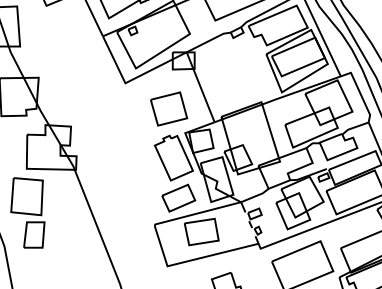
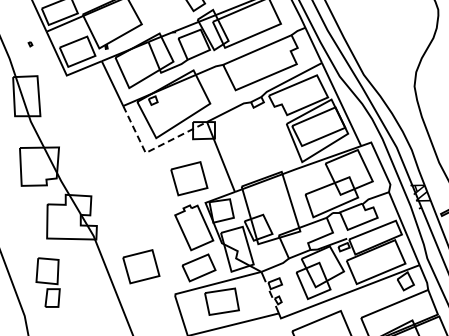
line: (132, 79) -> (152, 149), solid -> dashed
part: (121, 196) -> (141, 266), added
part: (27, 212) -> (47, 282), size x0.7

